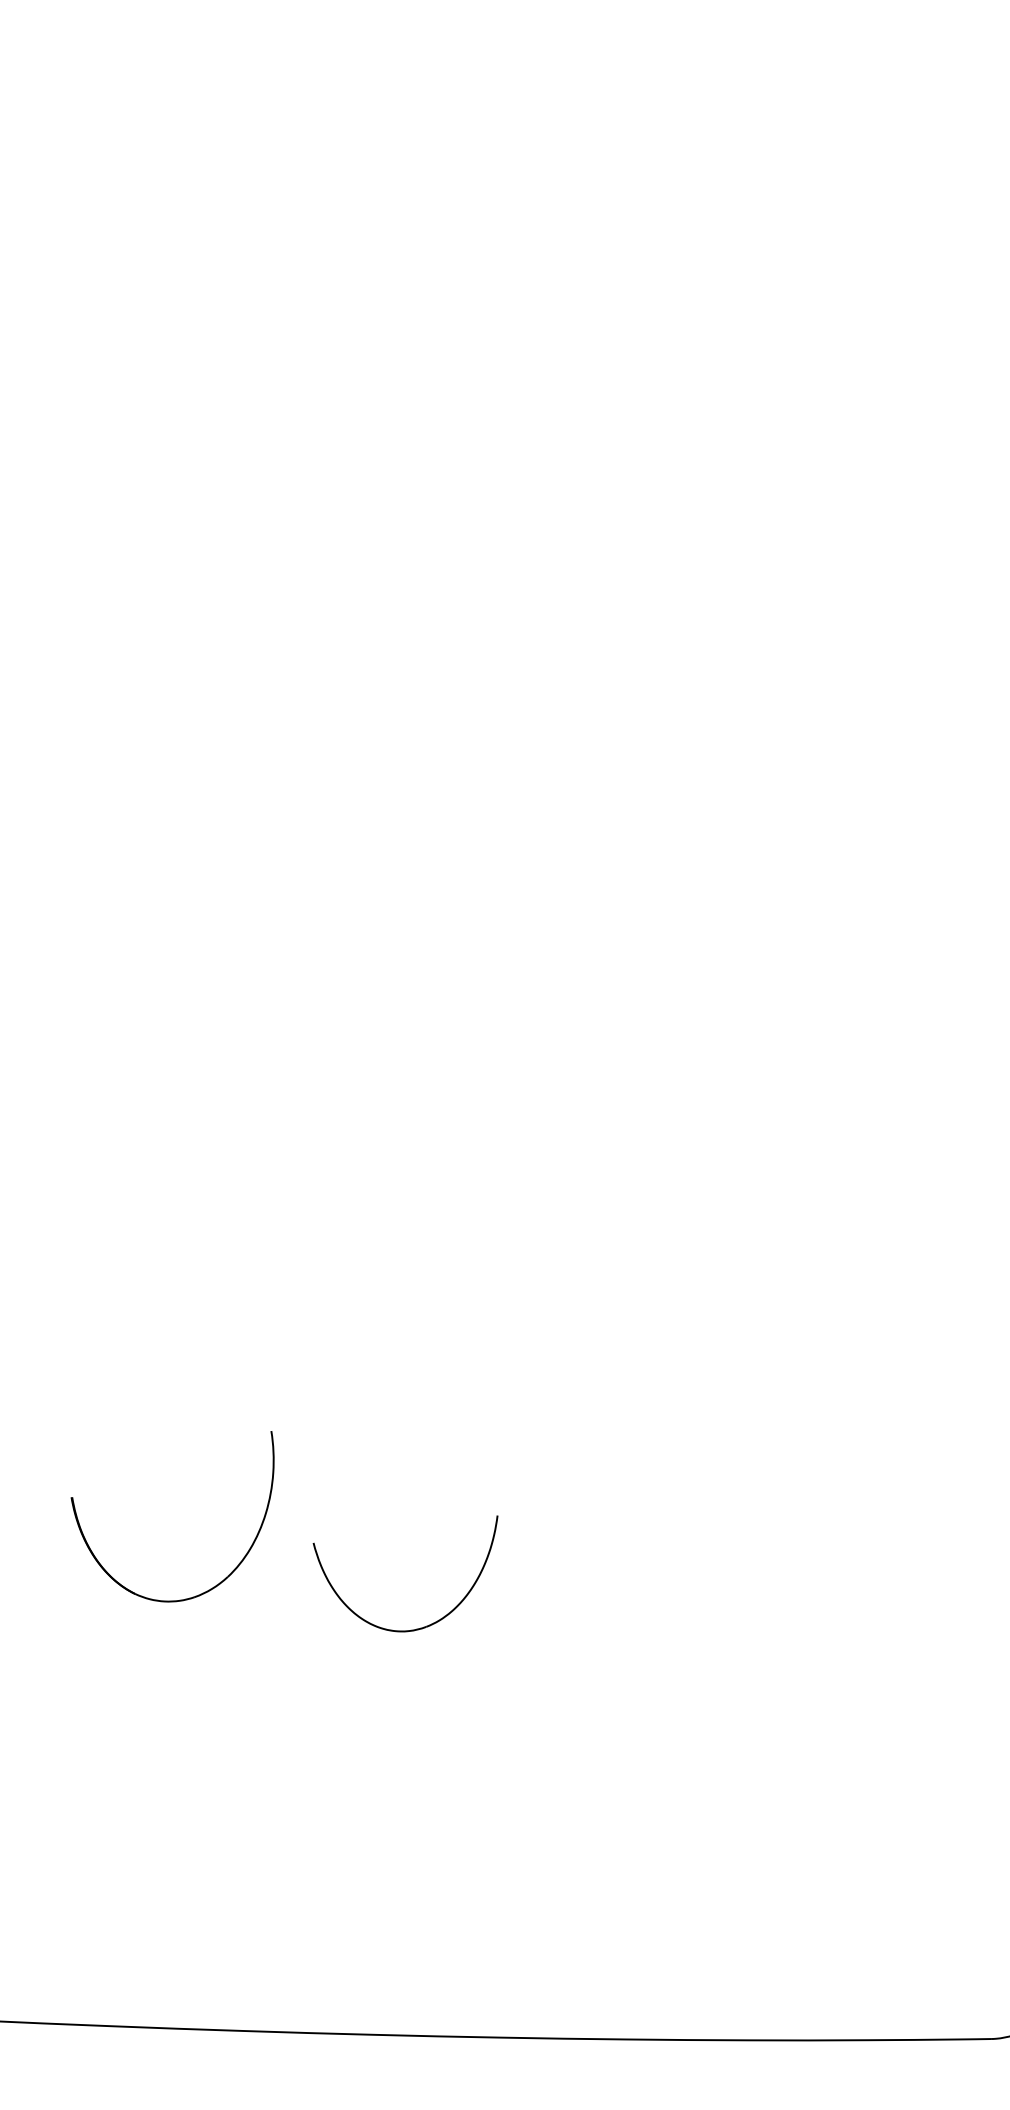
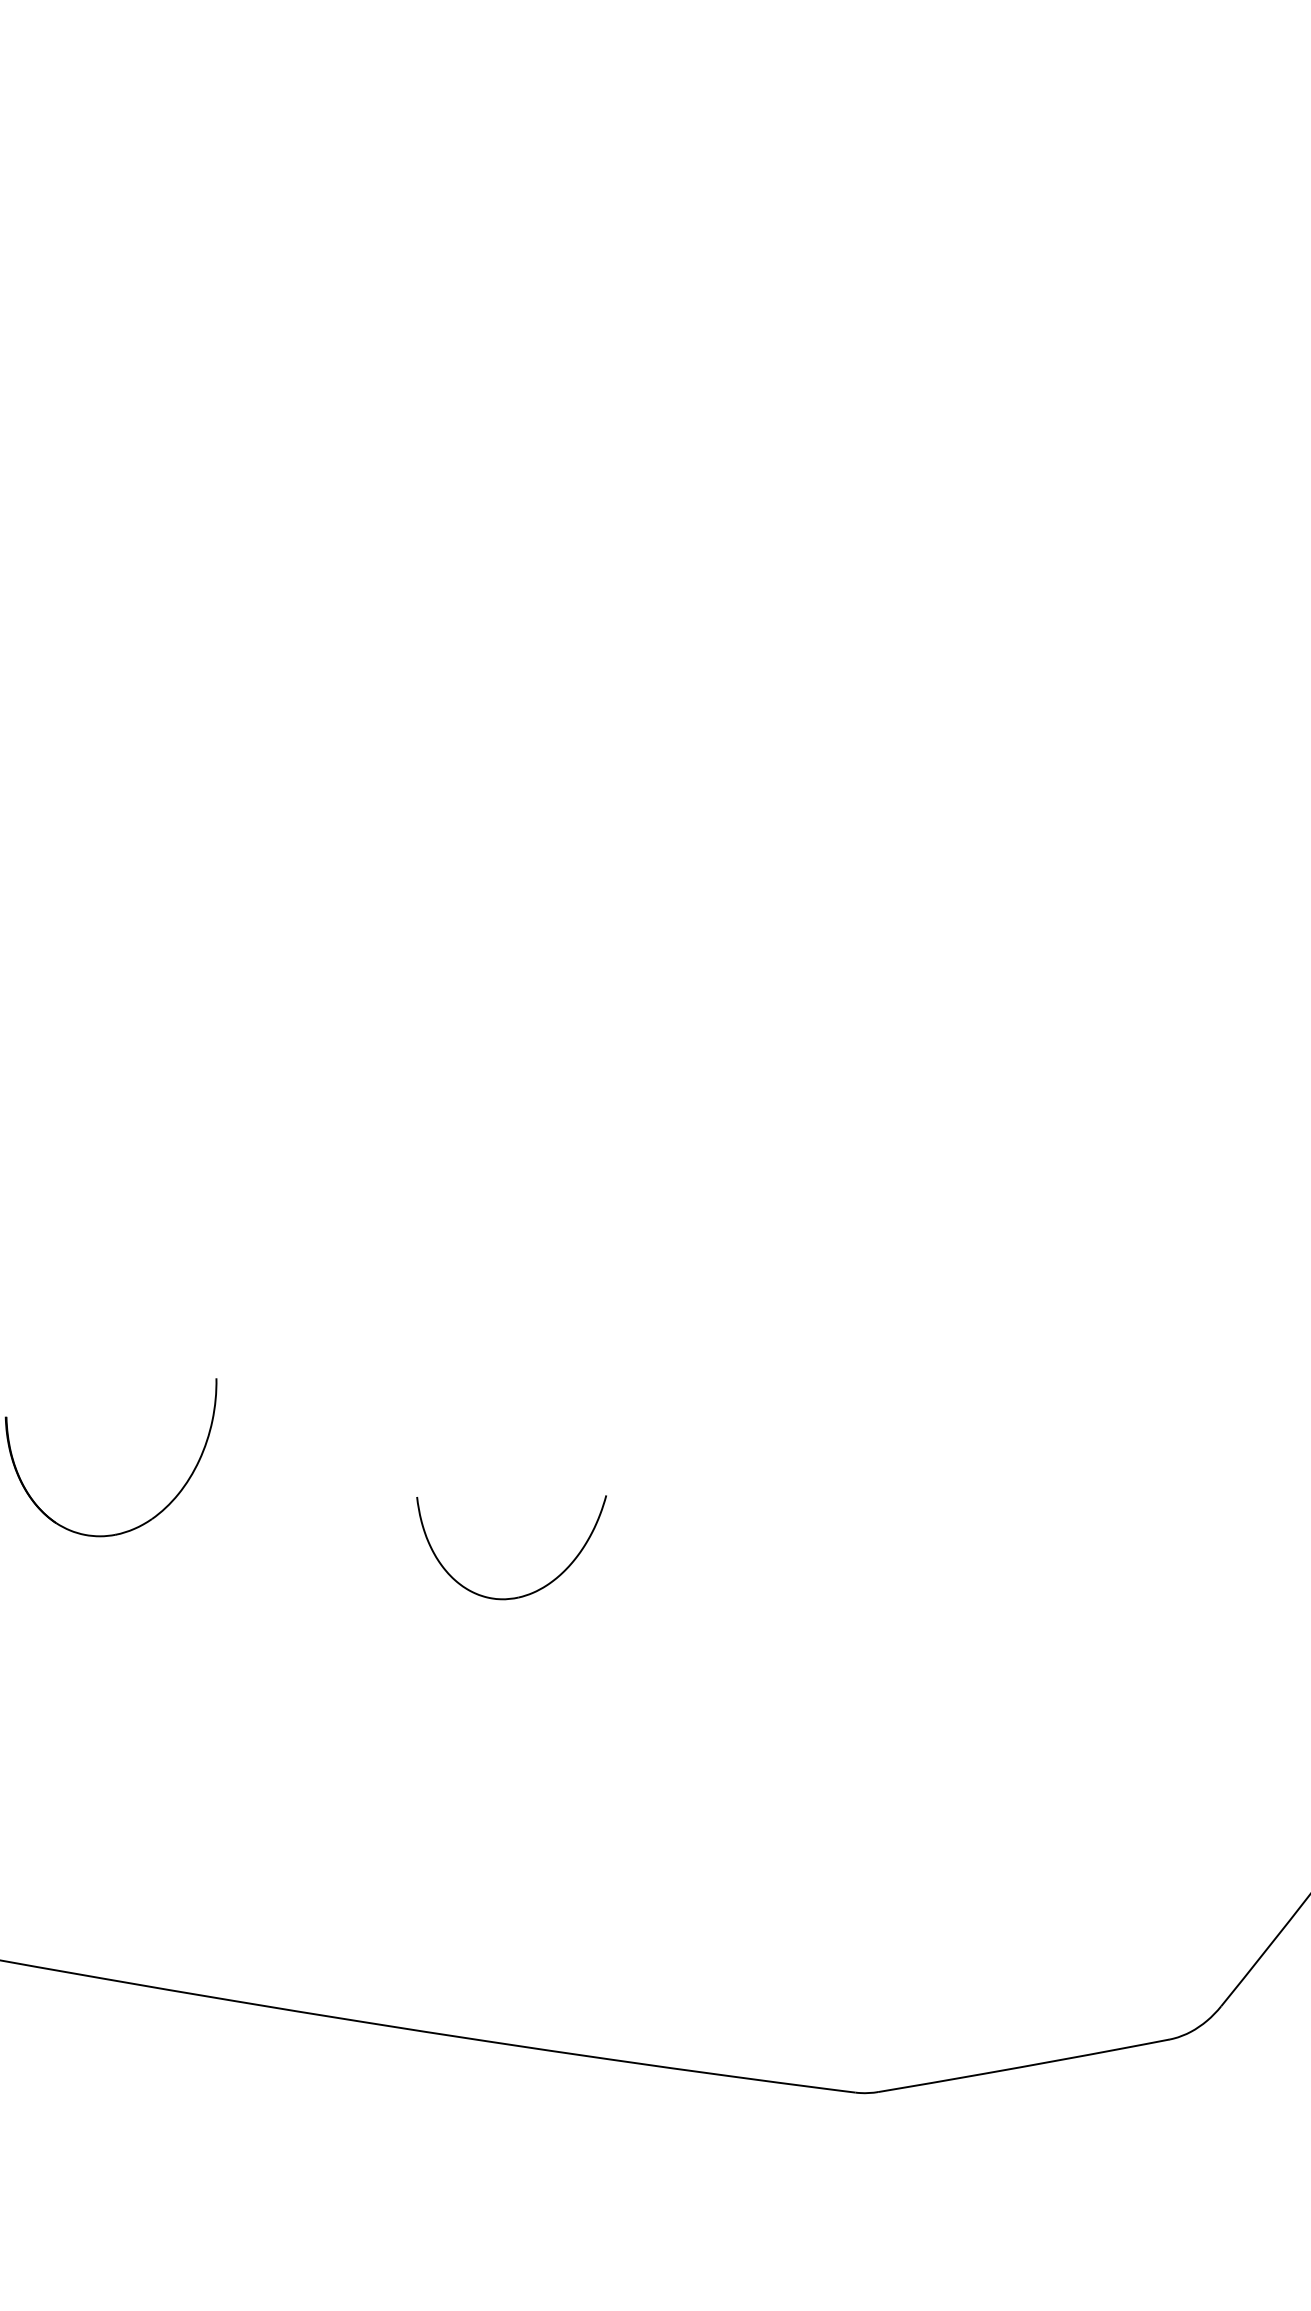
part: (437, 1620) -> (530, 1592), moved

